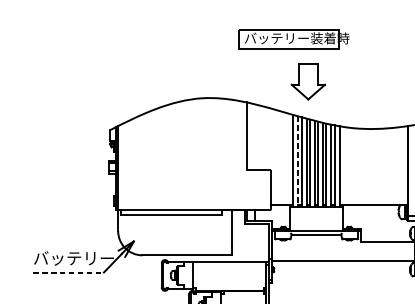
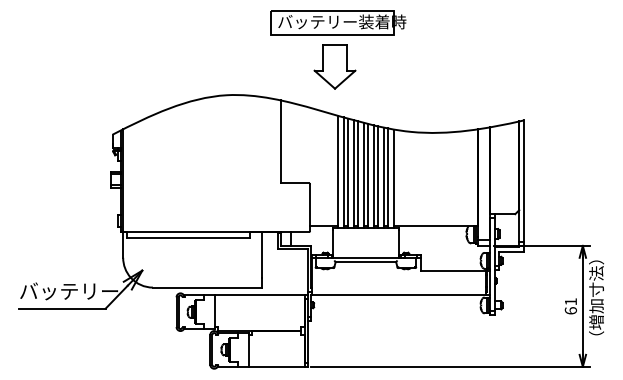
part: (307, 81) -> (334, 66), moved
line: (298, 162) -> (343, 173), dashed -> solid
line: (68, 272) -> (62, 308), dashed -> solid

